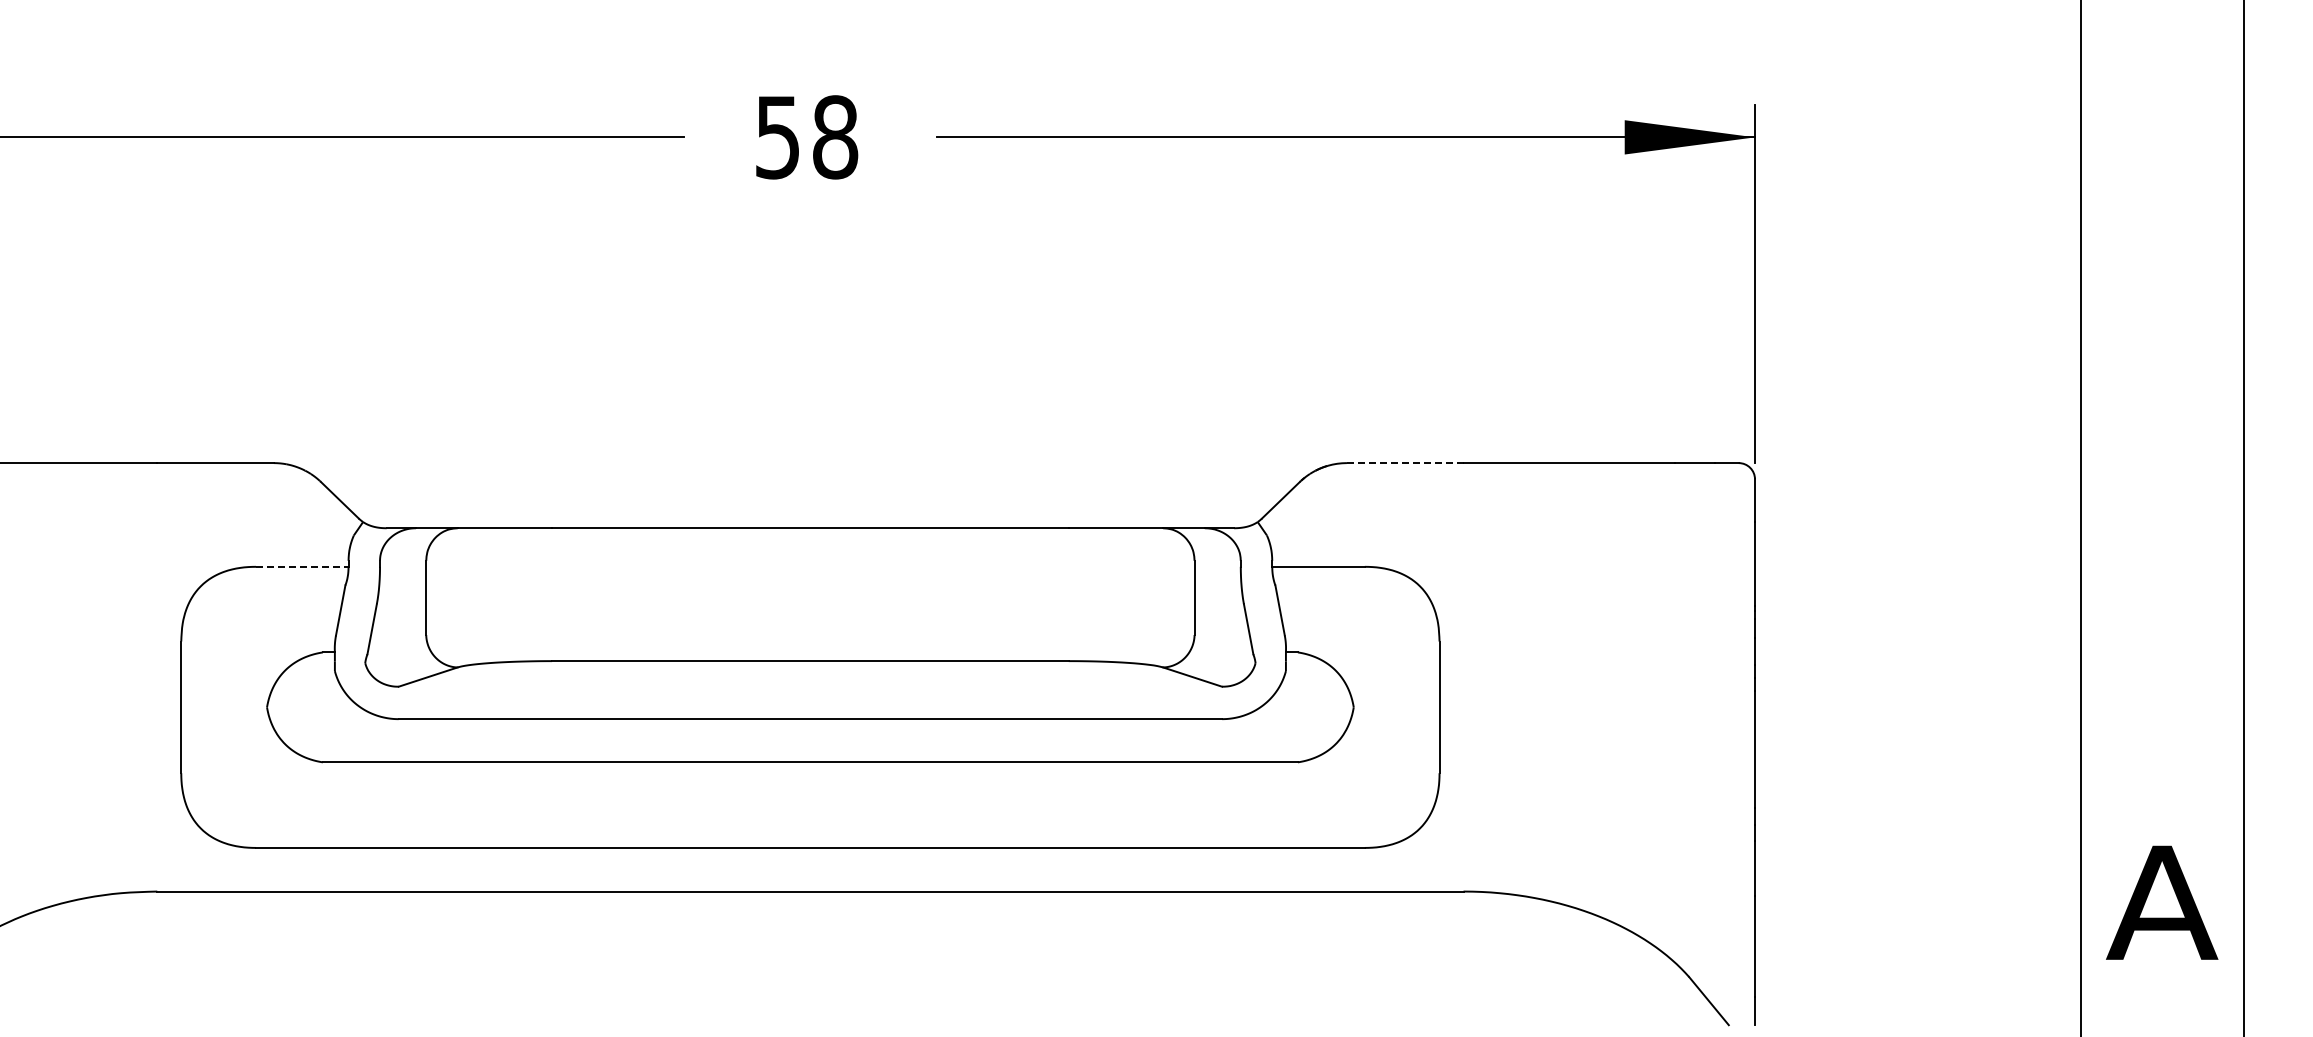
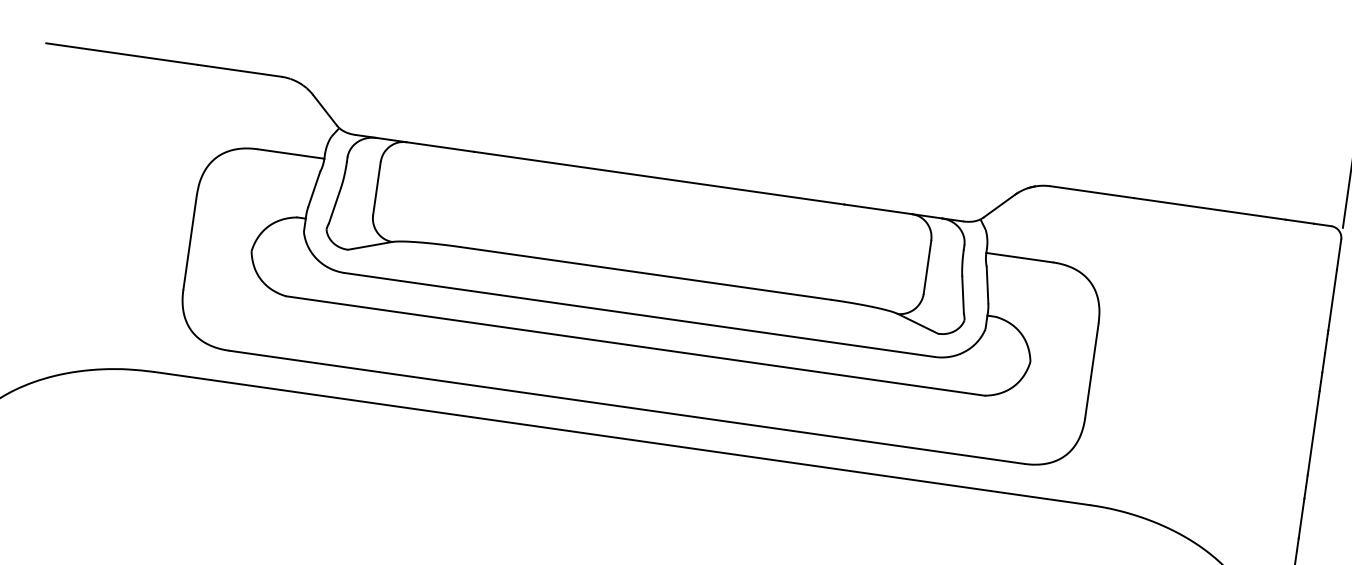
line: (1404, 463) -> (1091, 192), dashed -> solid
line: (302, 566) -> (291, 153), dashed -> solid

